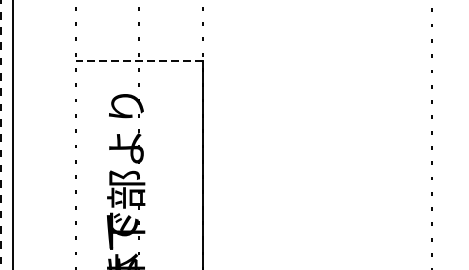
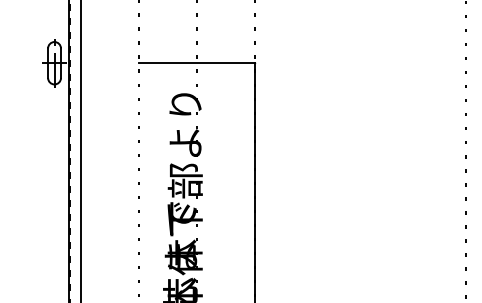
line: (139, 61) -> (197, 63), dashed -> solid

